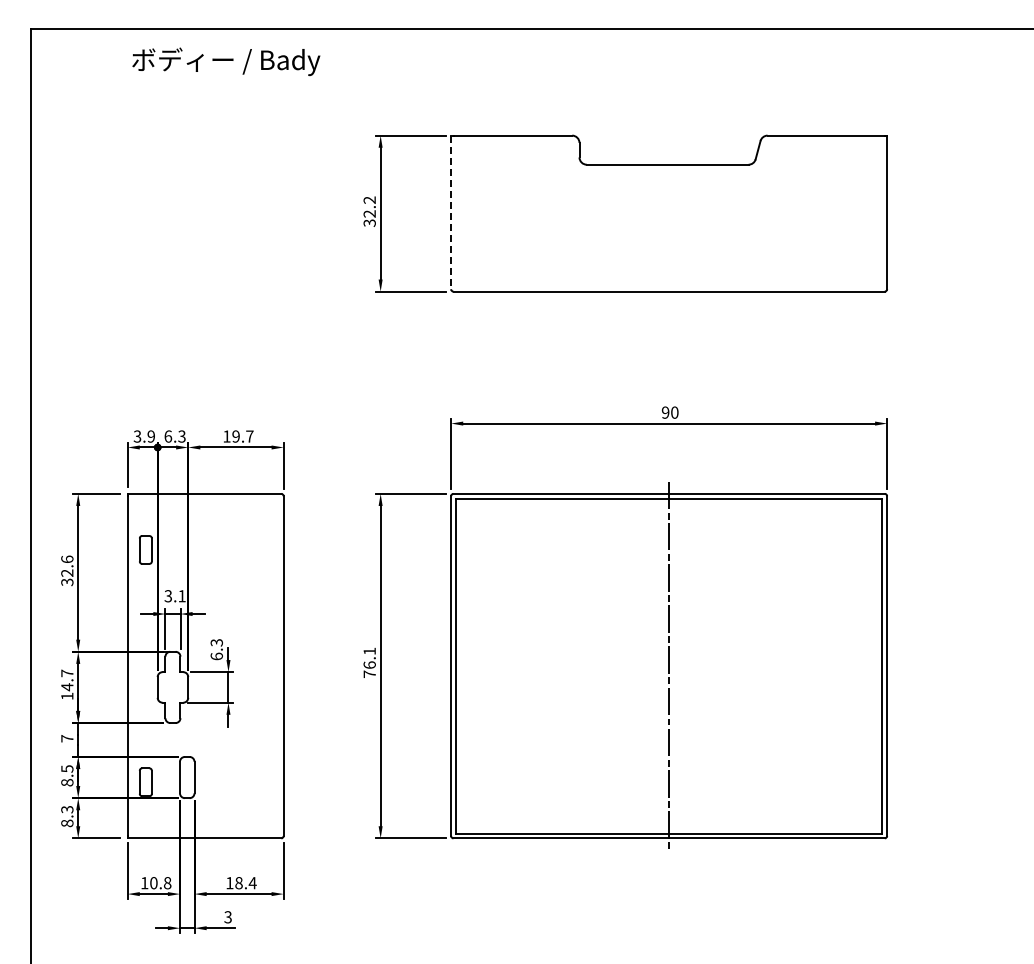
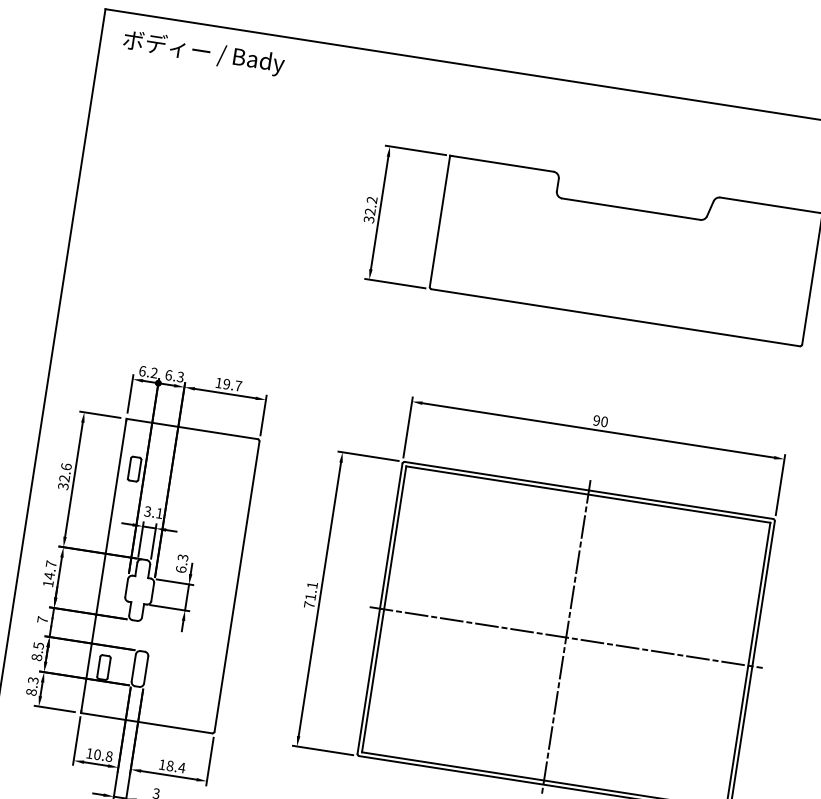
text: (226, 61) -> (204, 52), moved
line: (451, 212) -> (440, 221), dashed -> solid
text: (143, 436) -> (147, 371), 3.9 -> 6.2
text: (369, 664) -> (310, 596), 76.1 -> 71.1
line: (668, 666) -> (565, 637), added

